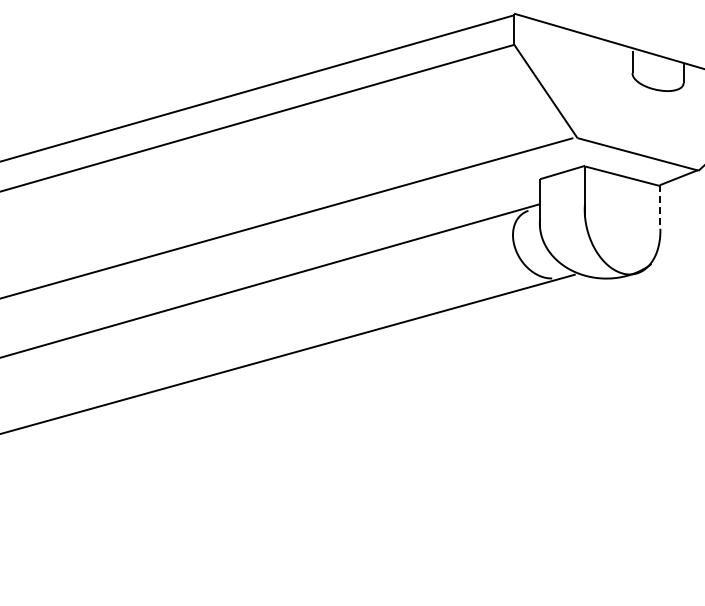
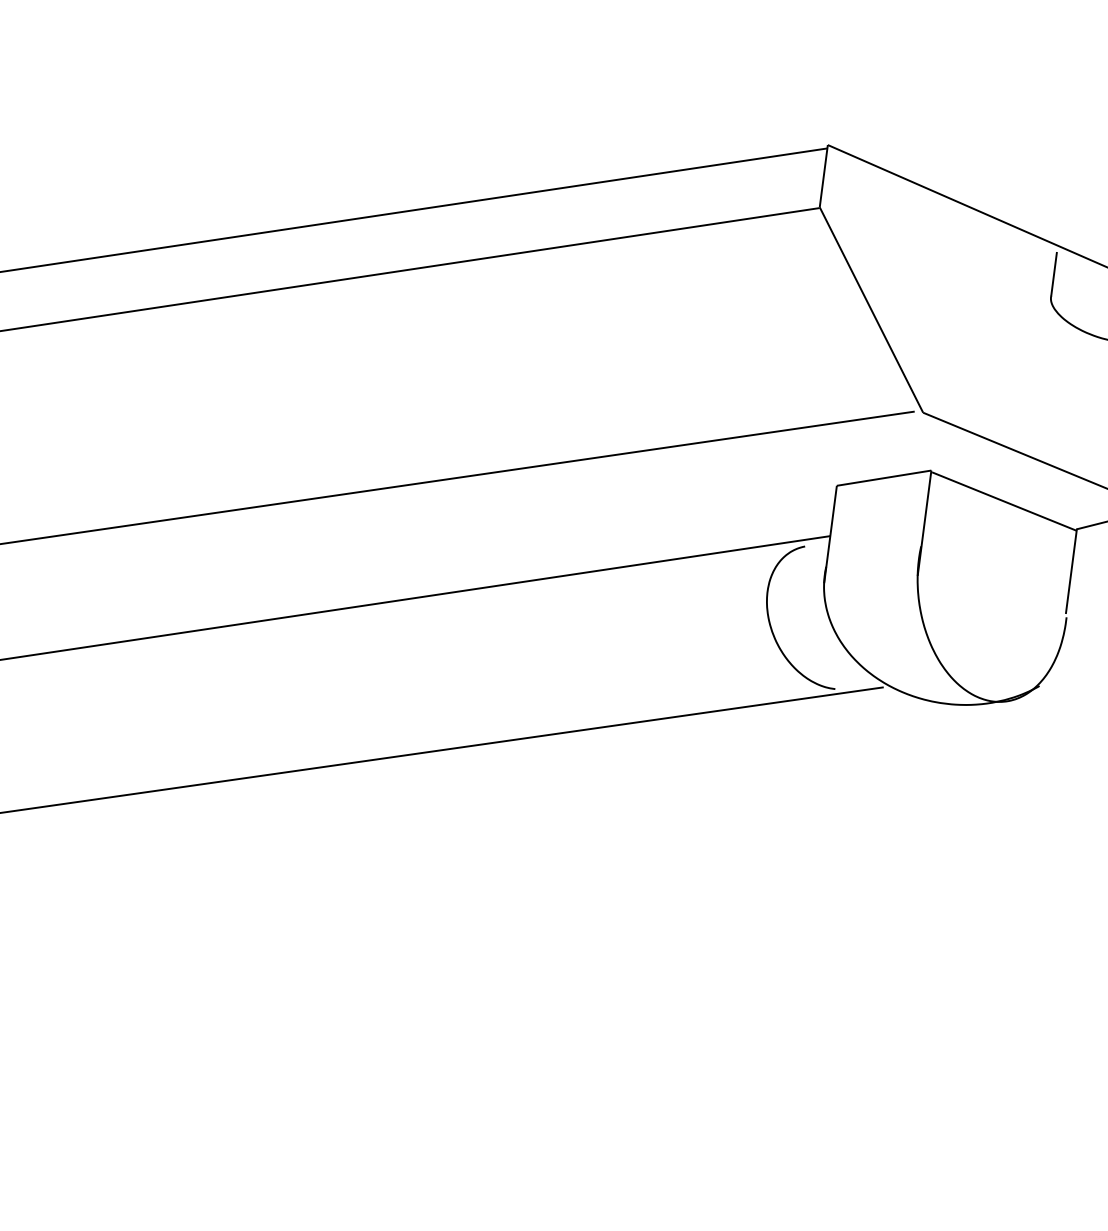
line: (659, 206) -> (1070, 572), dashed -> solid

